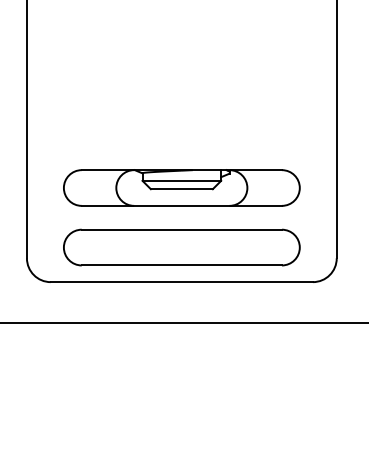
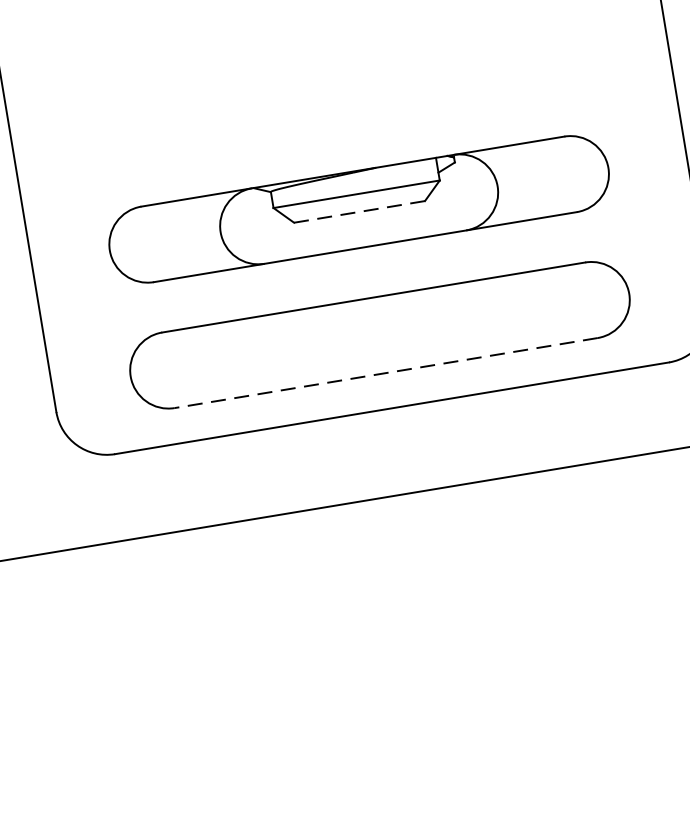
line: (181, 189) -> (358, 212), solid -> dashed
line: (181, 265) -> (385, 373), solid -> dashed

